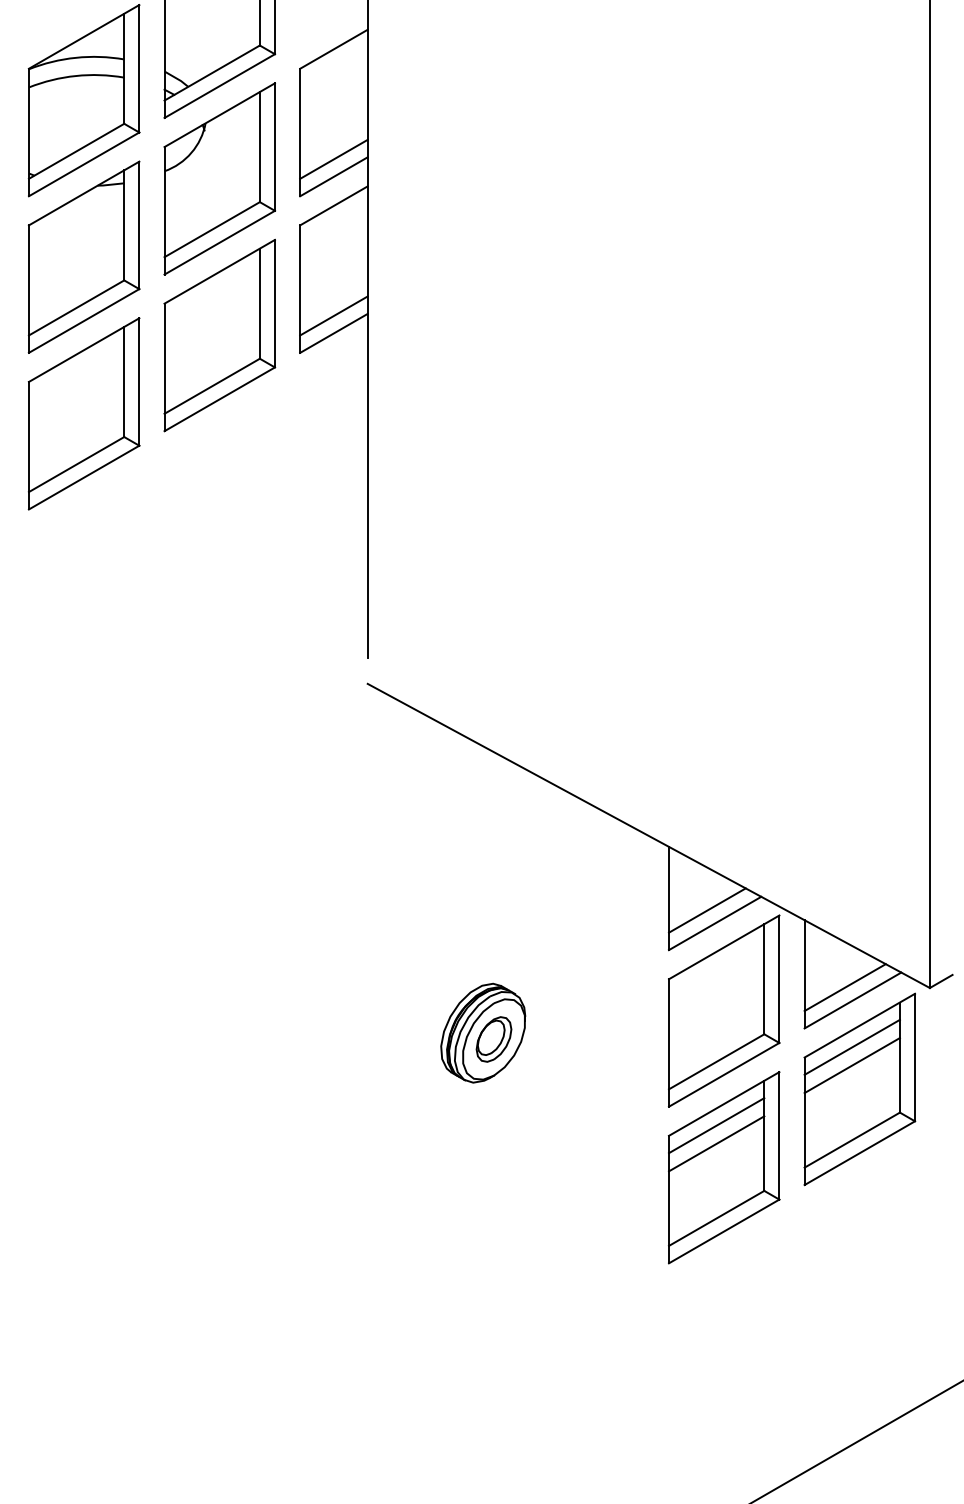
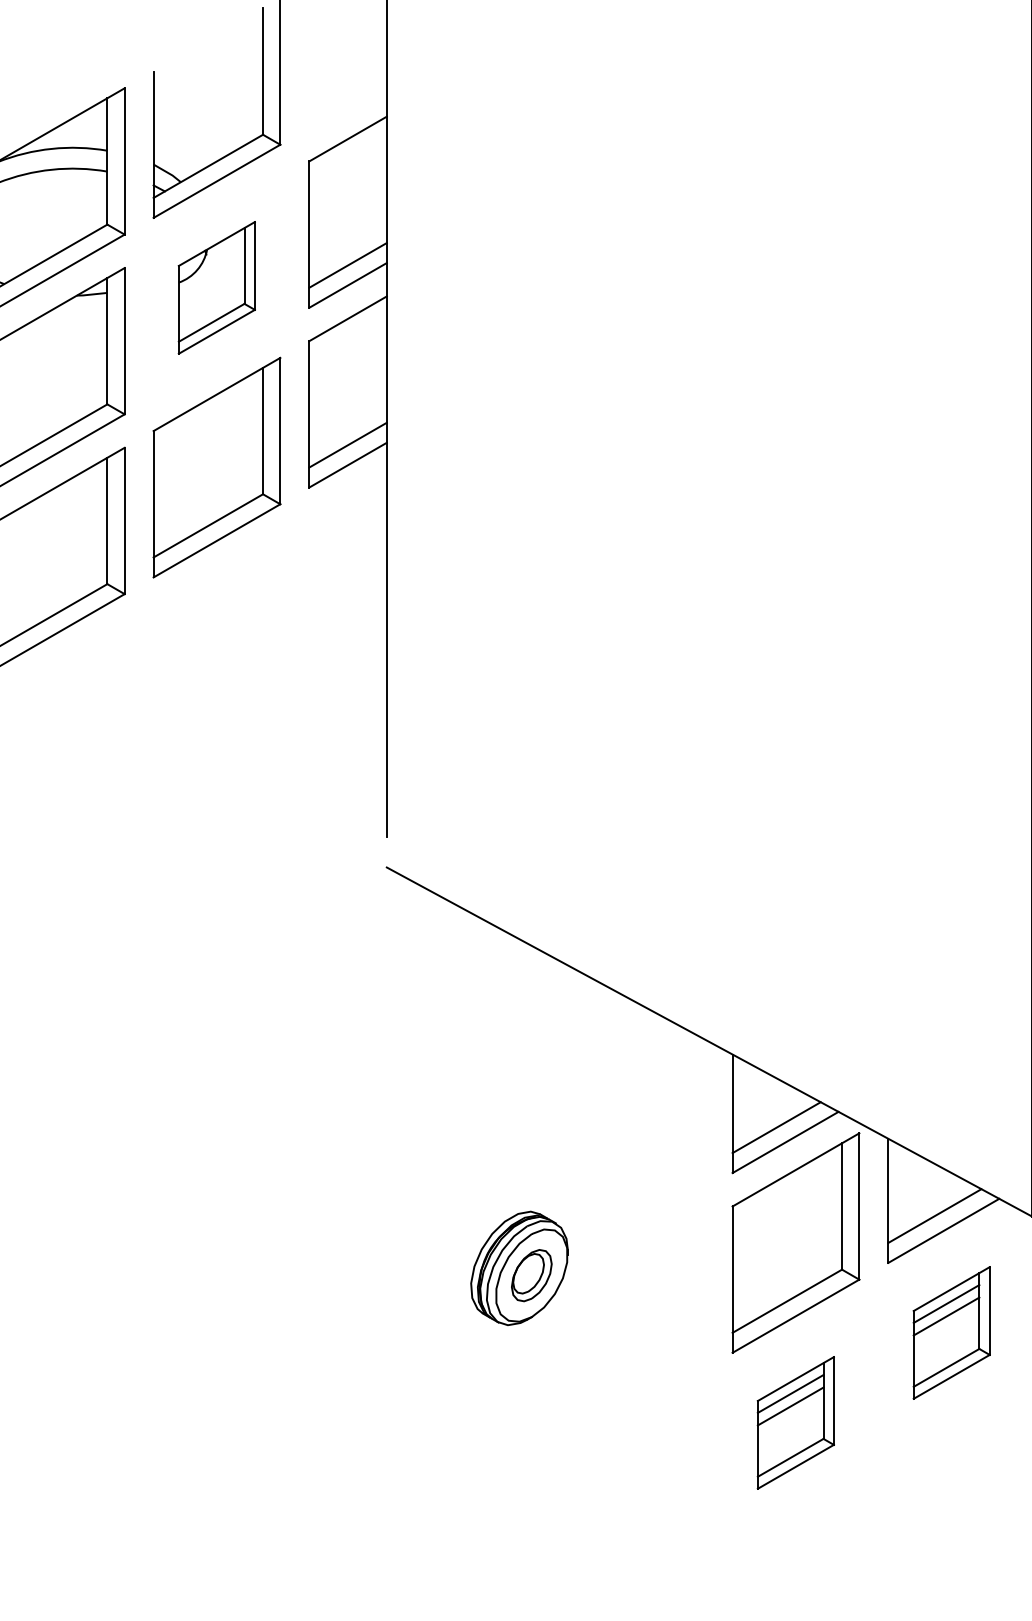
part: (219, 178) -> (216, 287), size x0.6
part: (859, 1089) -> (951, 1333), size x0.6
part: (723, 1167) -> (795, 1422), size x0.6

